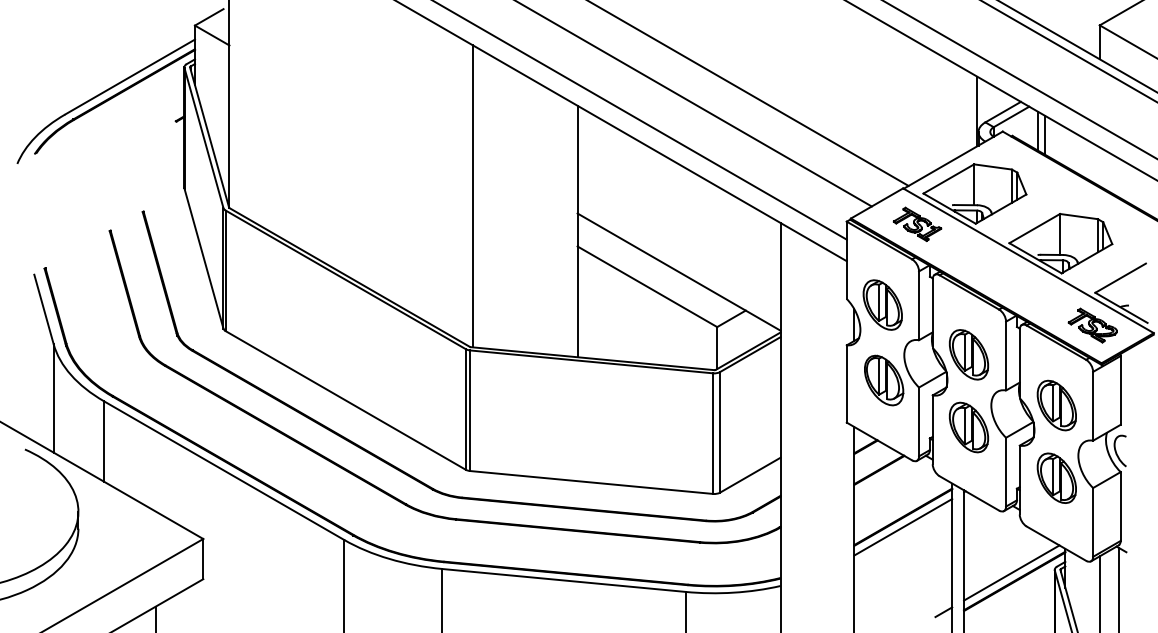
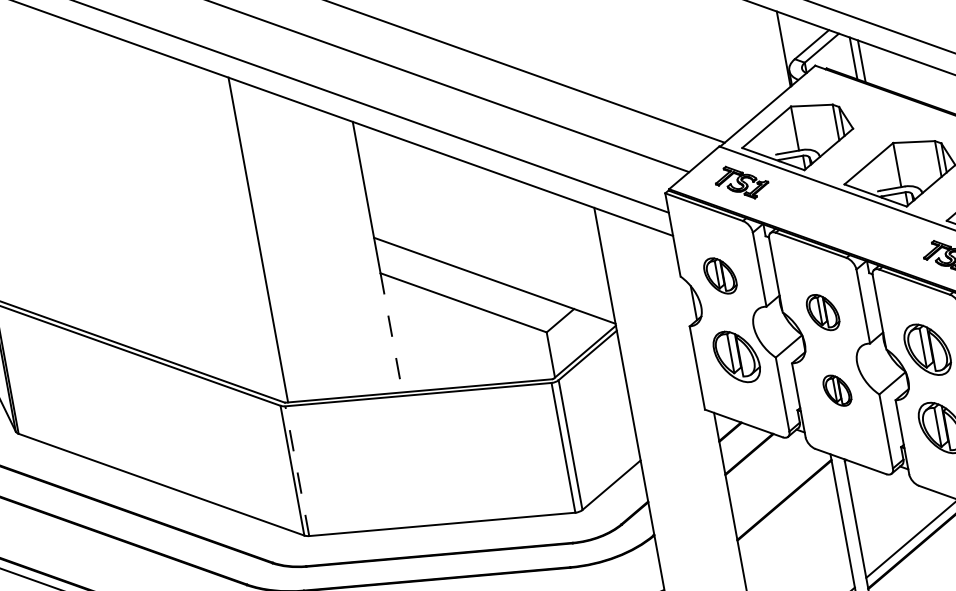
line: (577, 302) -> (391, 333), solid -> dashed
part: (882, 304) -> (720, 275), size x0.7
part: (968, 354) -> (822, 312), size x0.7
line: (470, 410) -> (297, 470), solid -> dashed
part: (968, 427) -> (836, 390), size x0.6
line: (903, 527) -> (786, 511), removed

